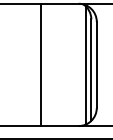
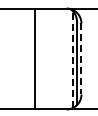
line: (85, 65) -> (72, 59), solid -> dashed
line: (96, 65) -> (81, 59), solid -> dashed

